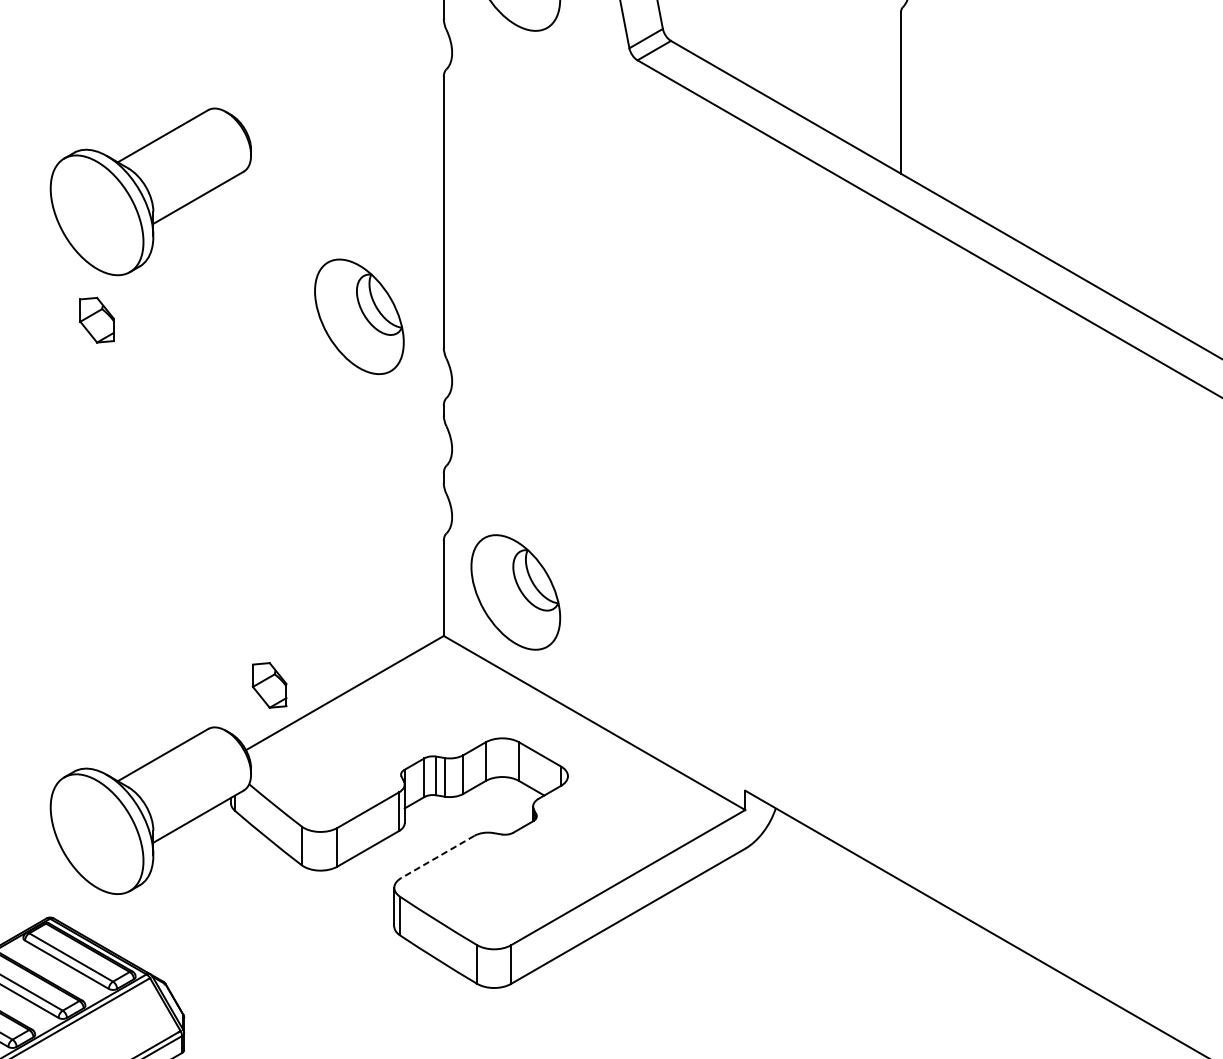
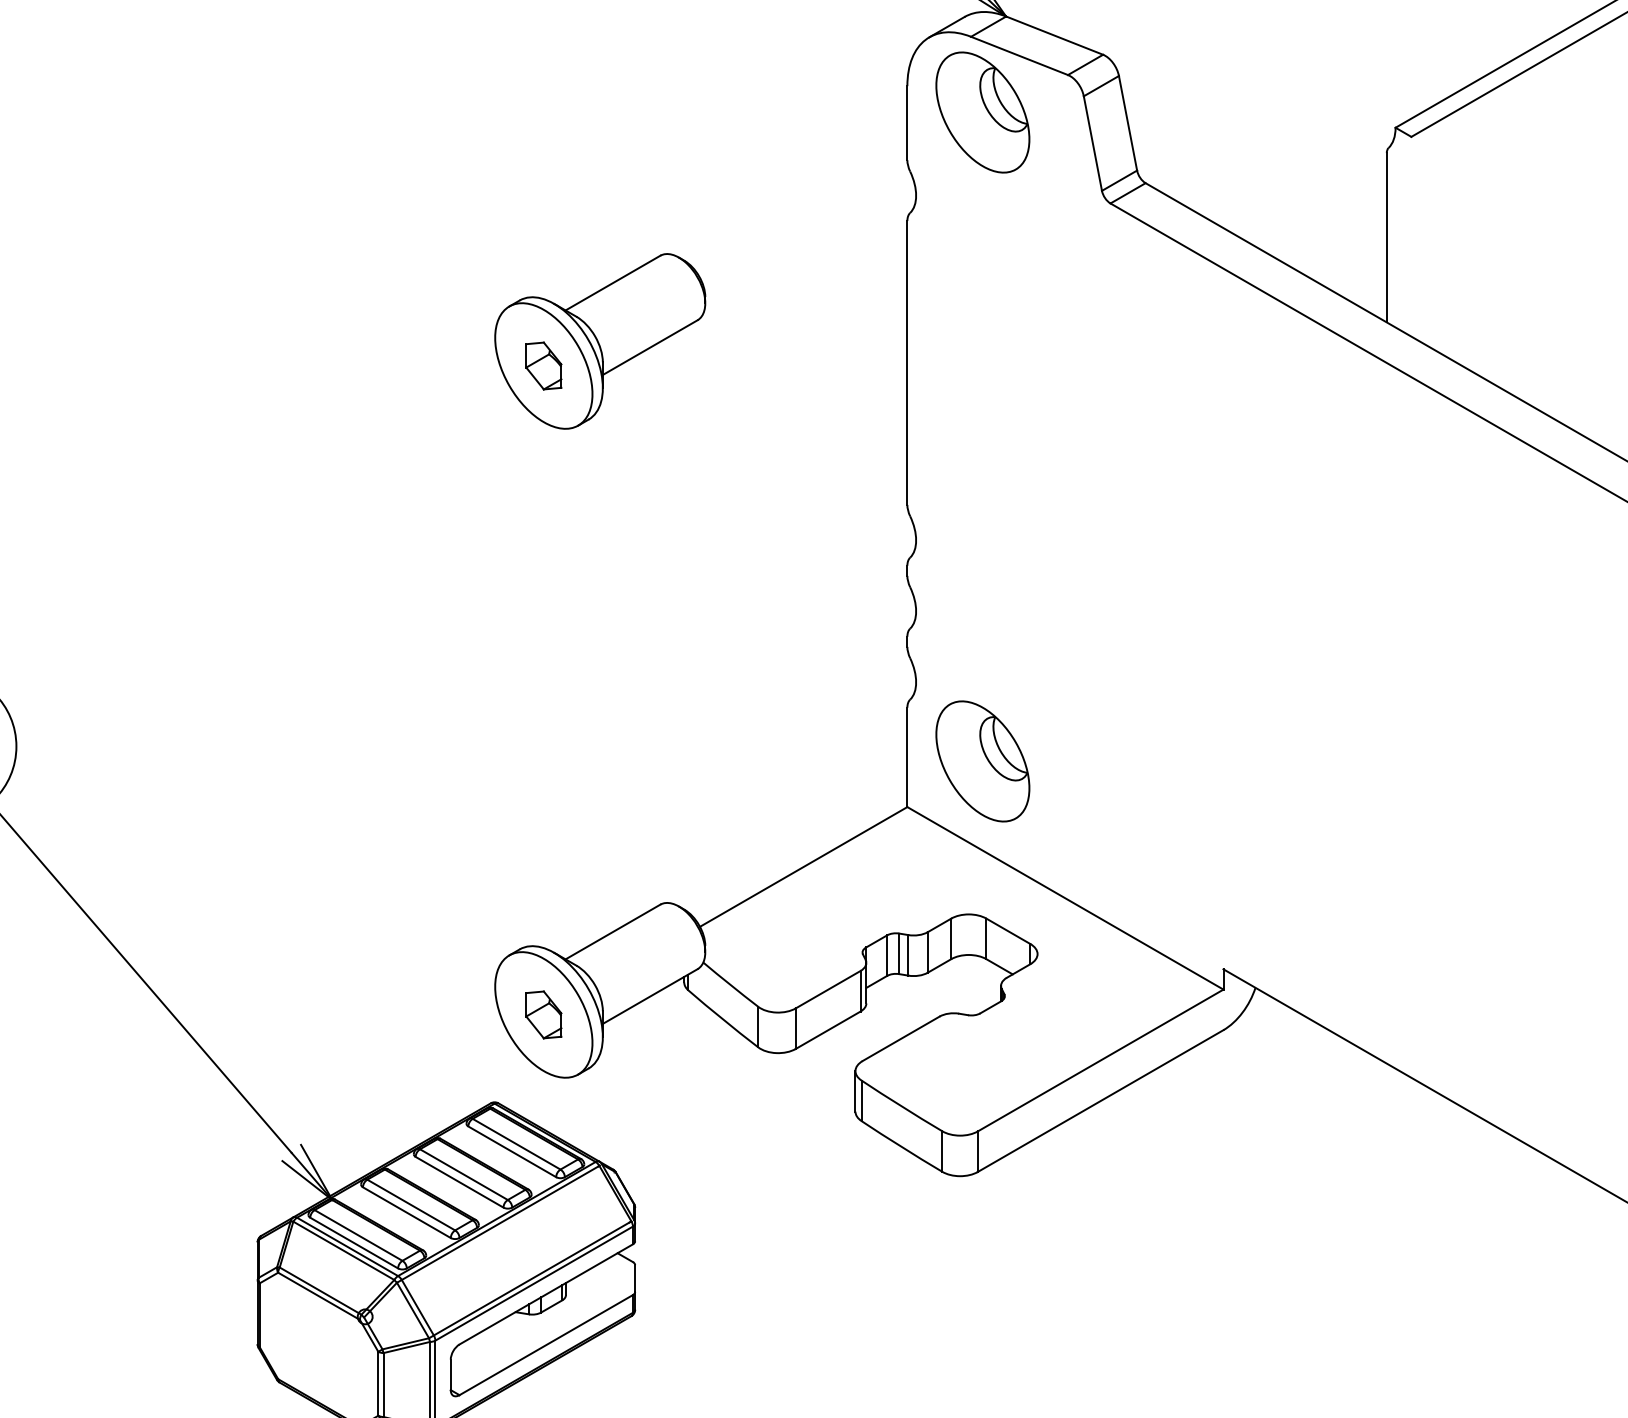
part: (359, 316) -> (818, 472), removed
part: (96, 319) -> (543, 365), moved
part: (269, 685) -> (543, 1014), moved
line: (437, 857) -> (900, 1039), dashed -> solid

